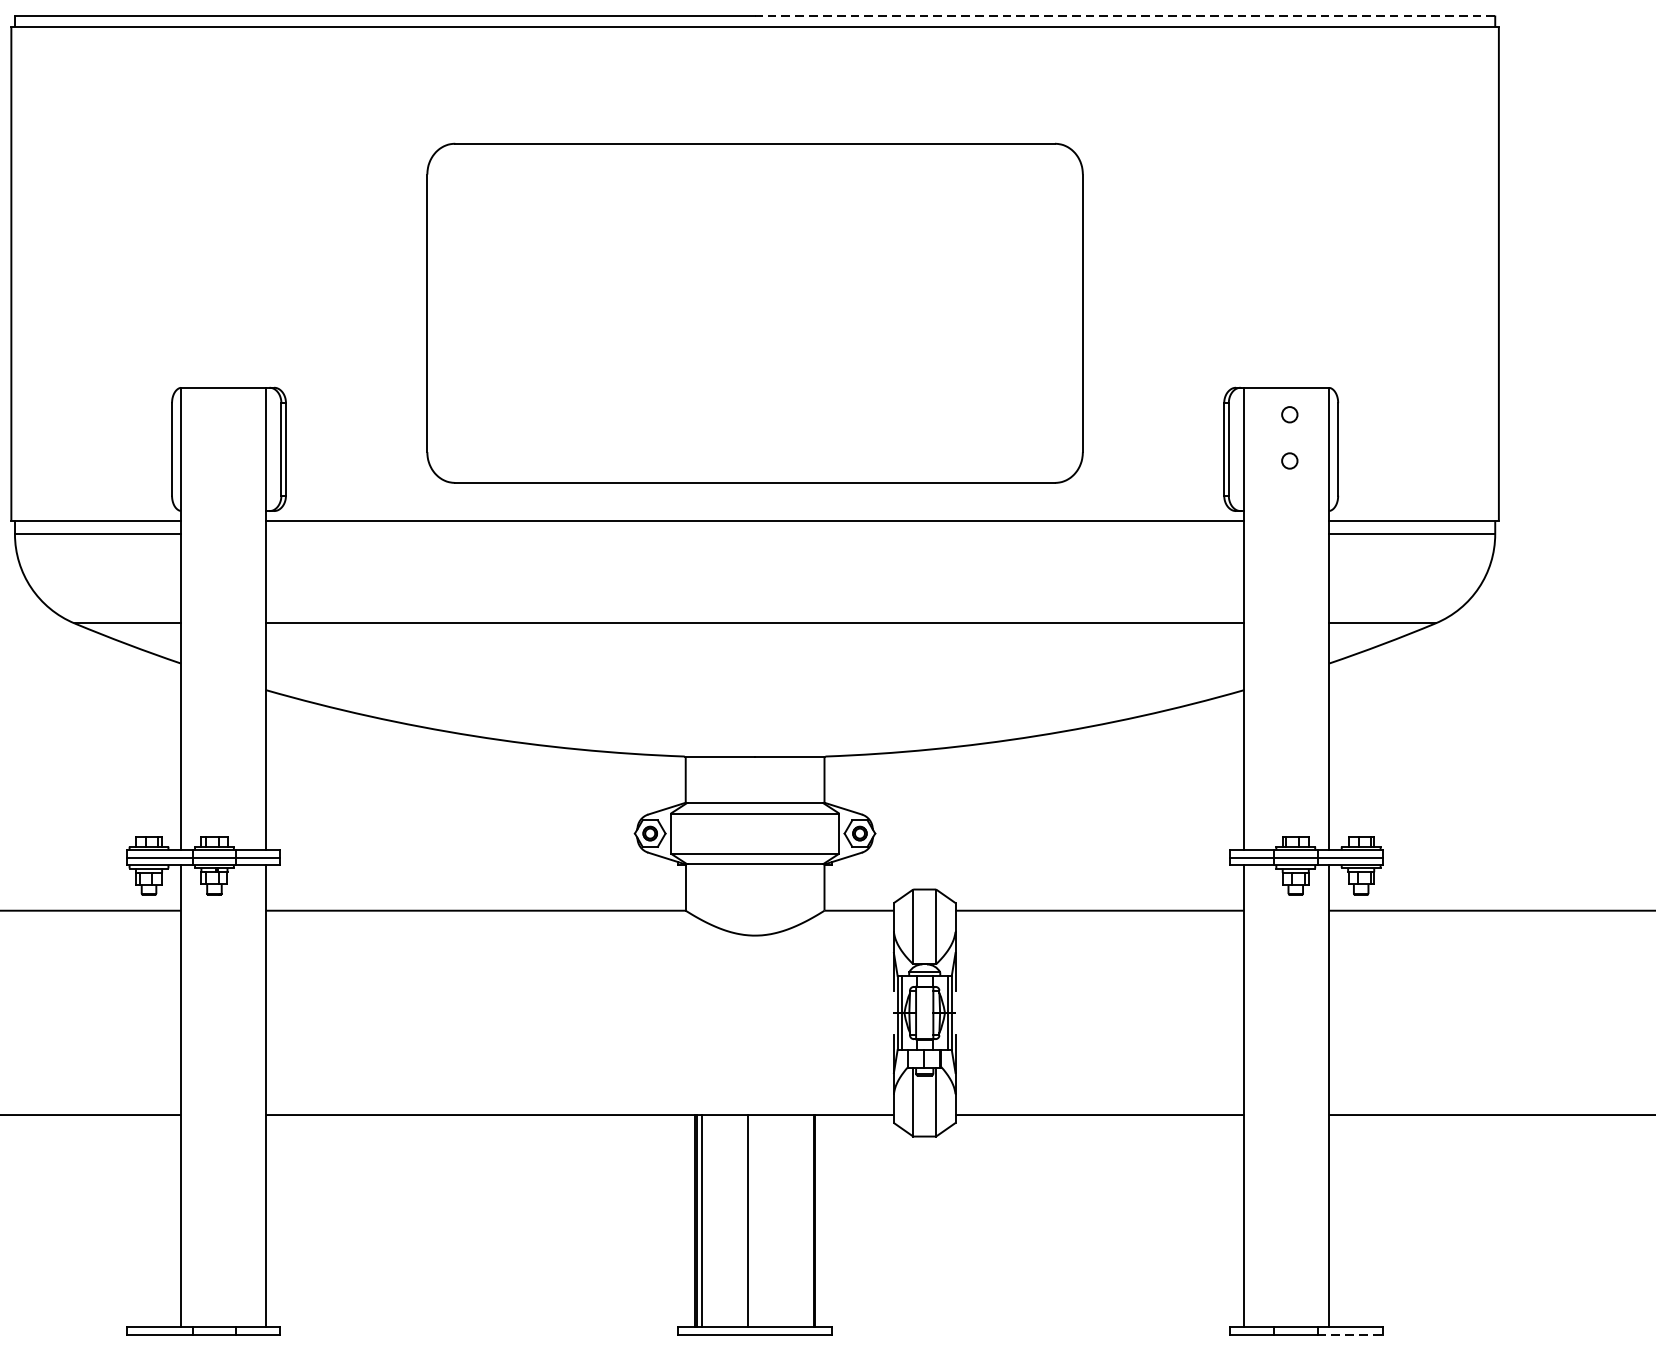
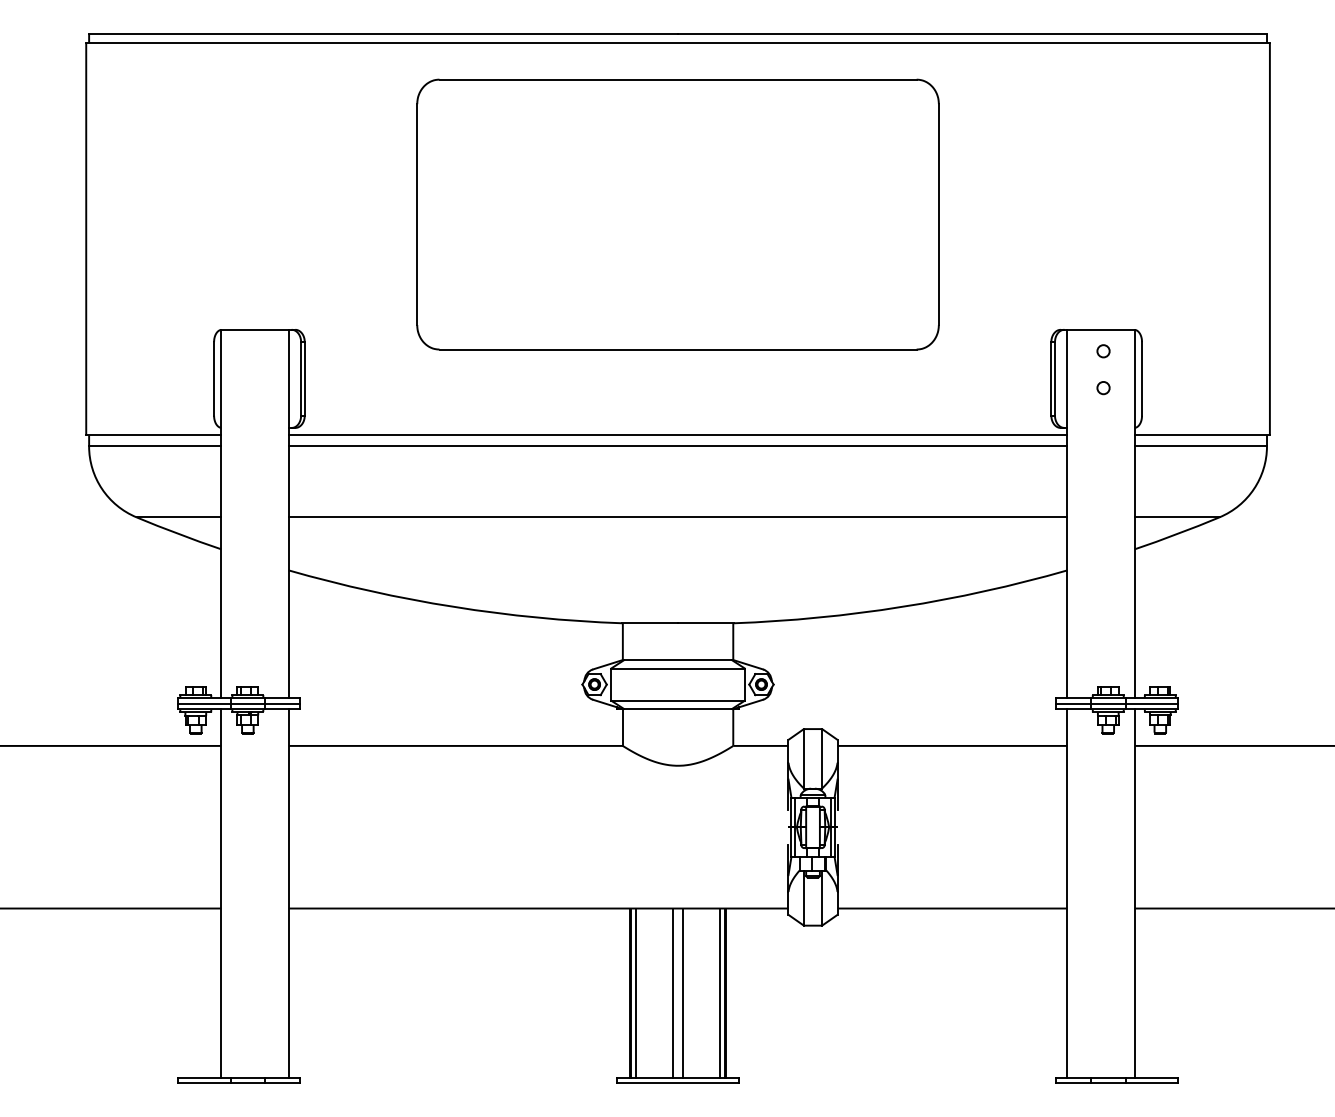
line: (1125, 15) -> (972, 33), dashed -> solid
part: (754, 313) -> (677, 214), moved
line: (754, 534) -> (677, 446), added
line: (761, 1220) -> (683, 992), added
line: (808, 1220) -> (720, 992), added
line: (1351, 1334) -> (1152, 1083), dashed -> solid

